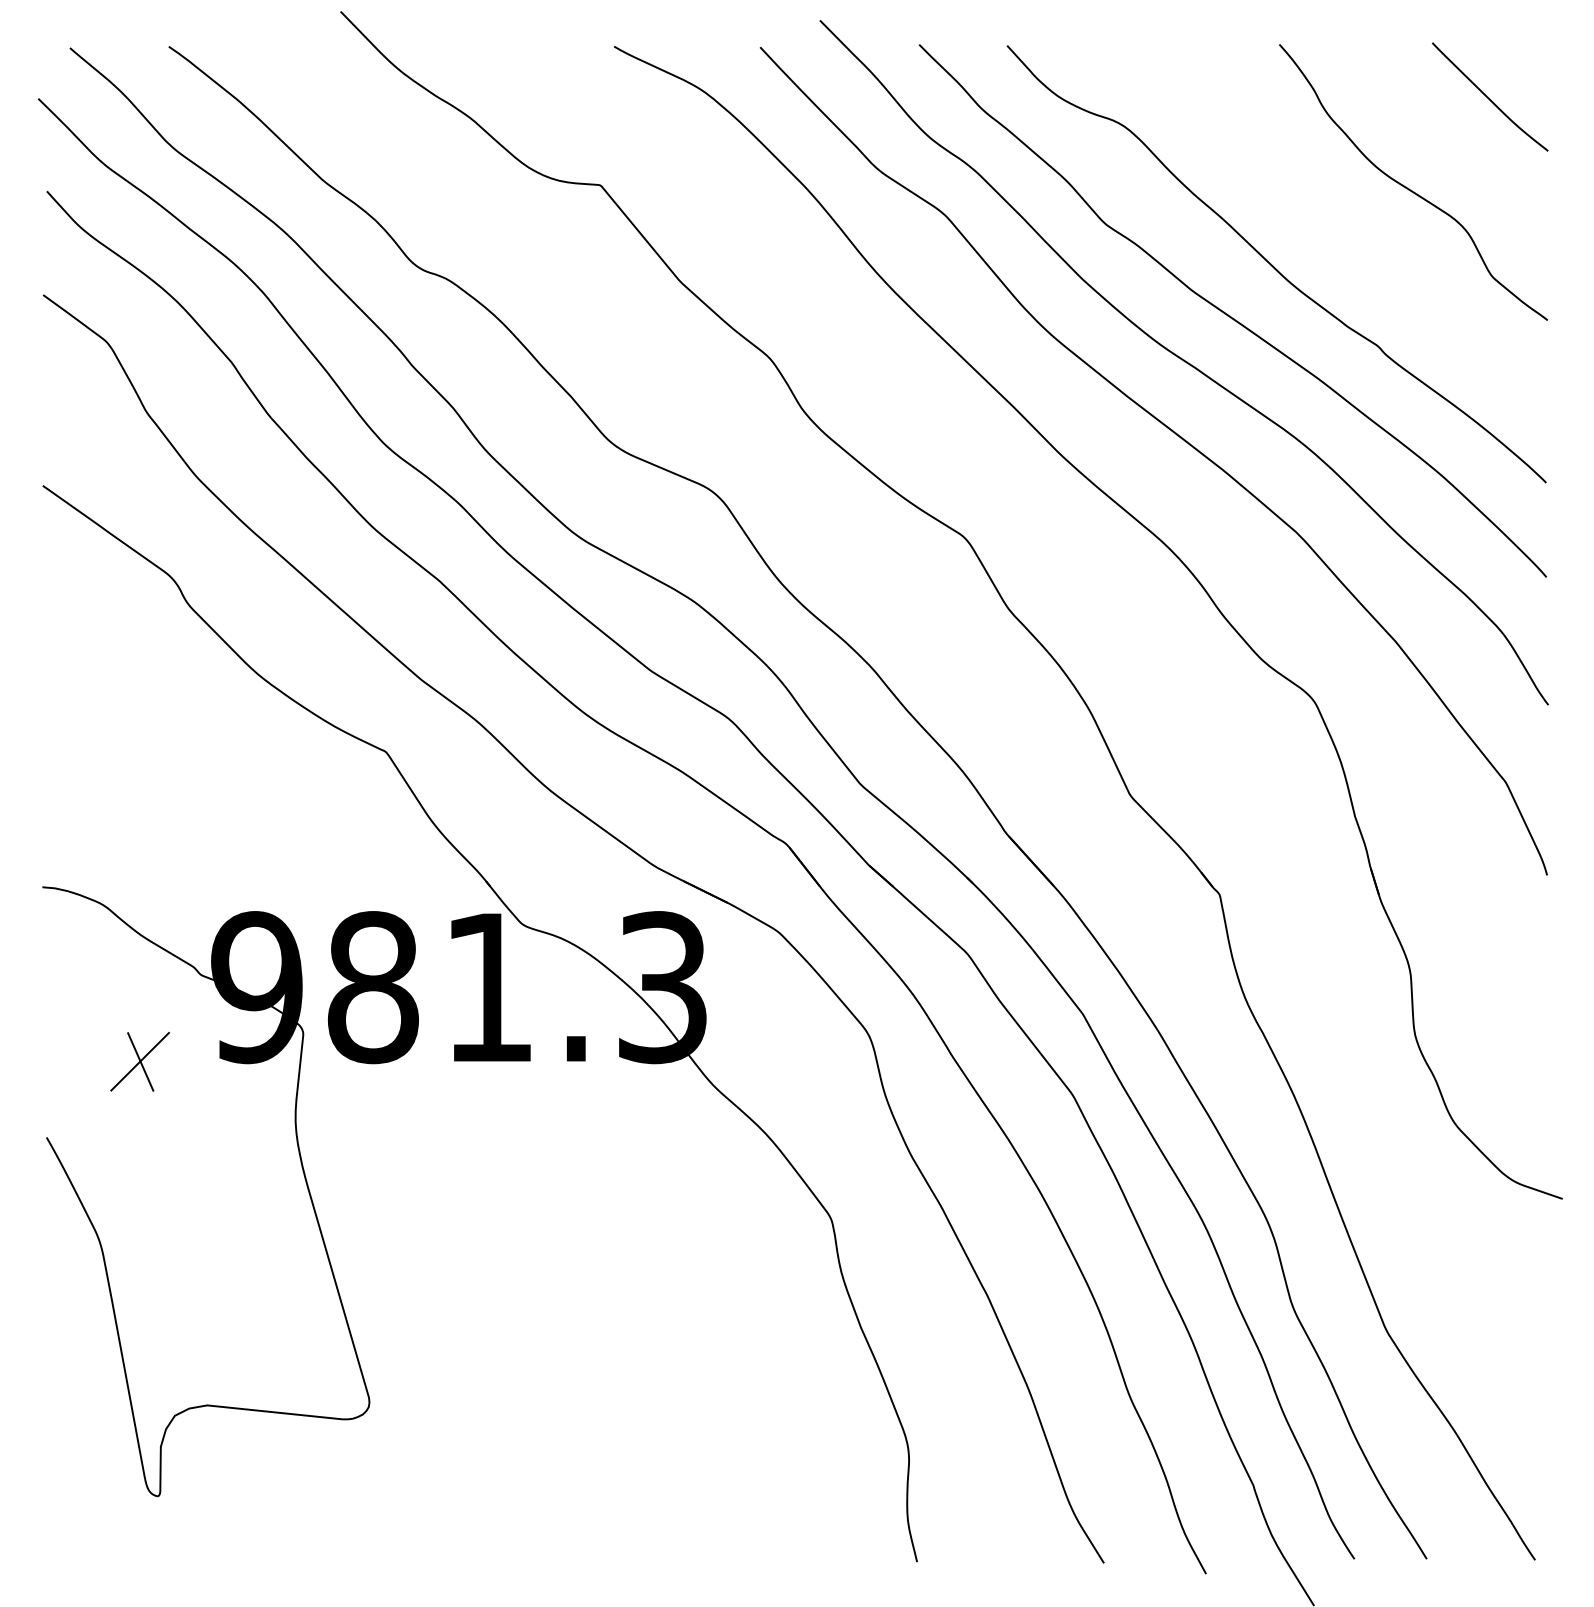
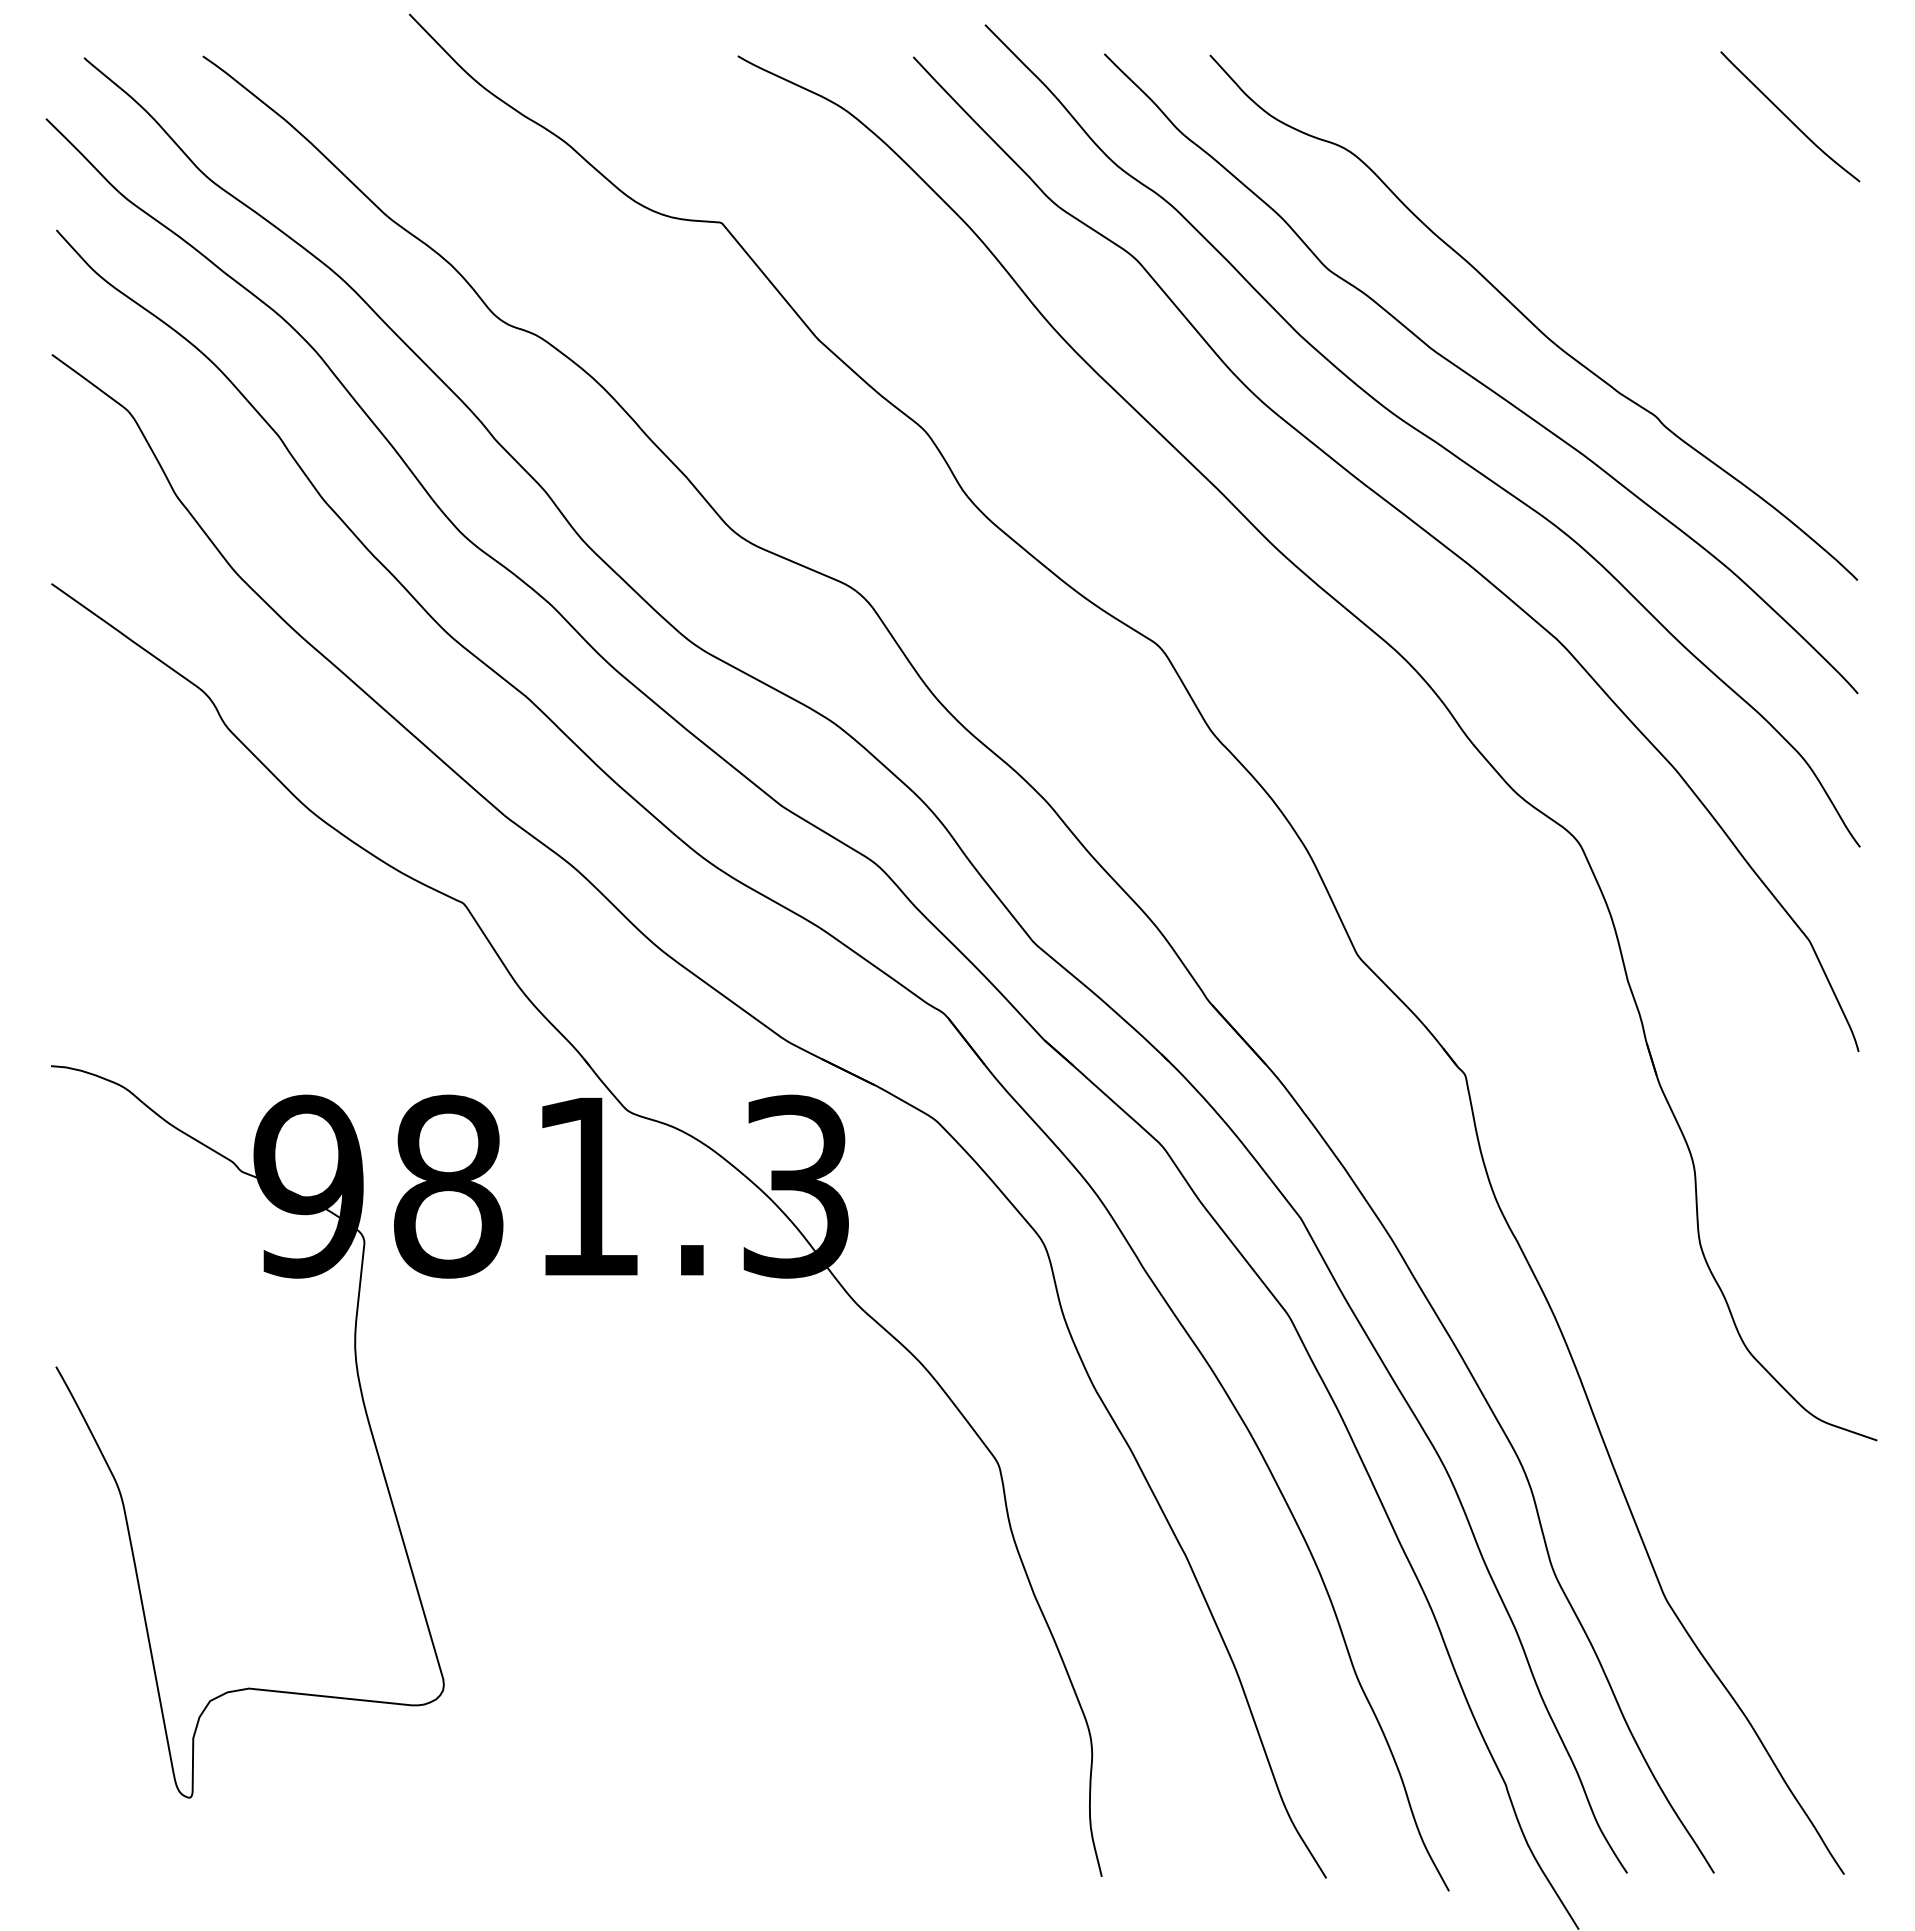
curve: (1410, 189) -> (1694, 227), removed
part: (140, 1061) -> (168, 1275), removed

